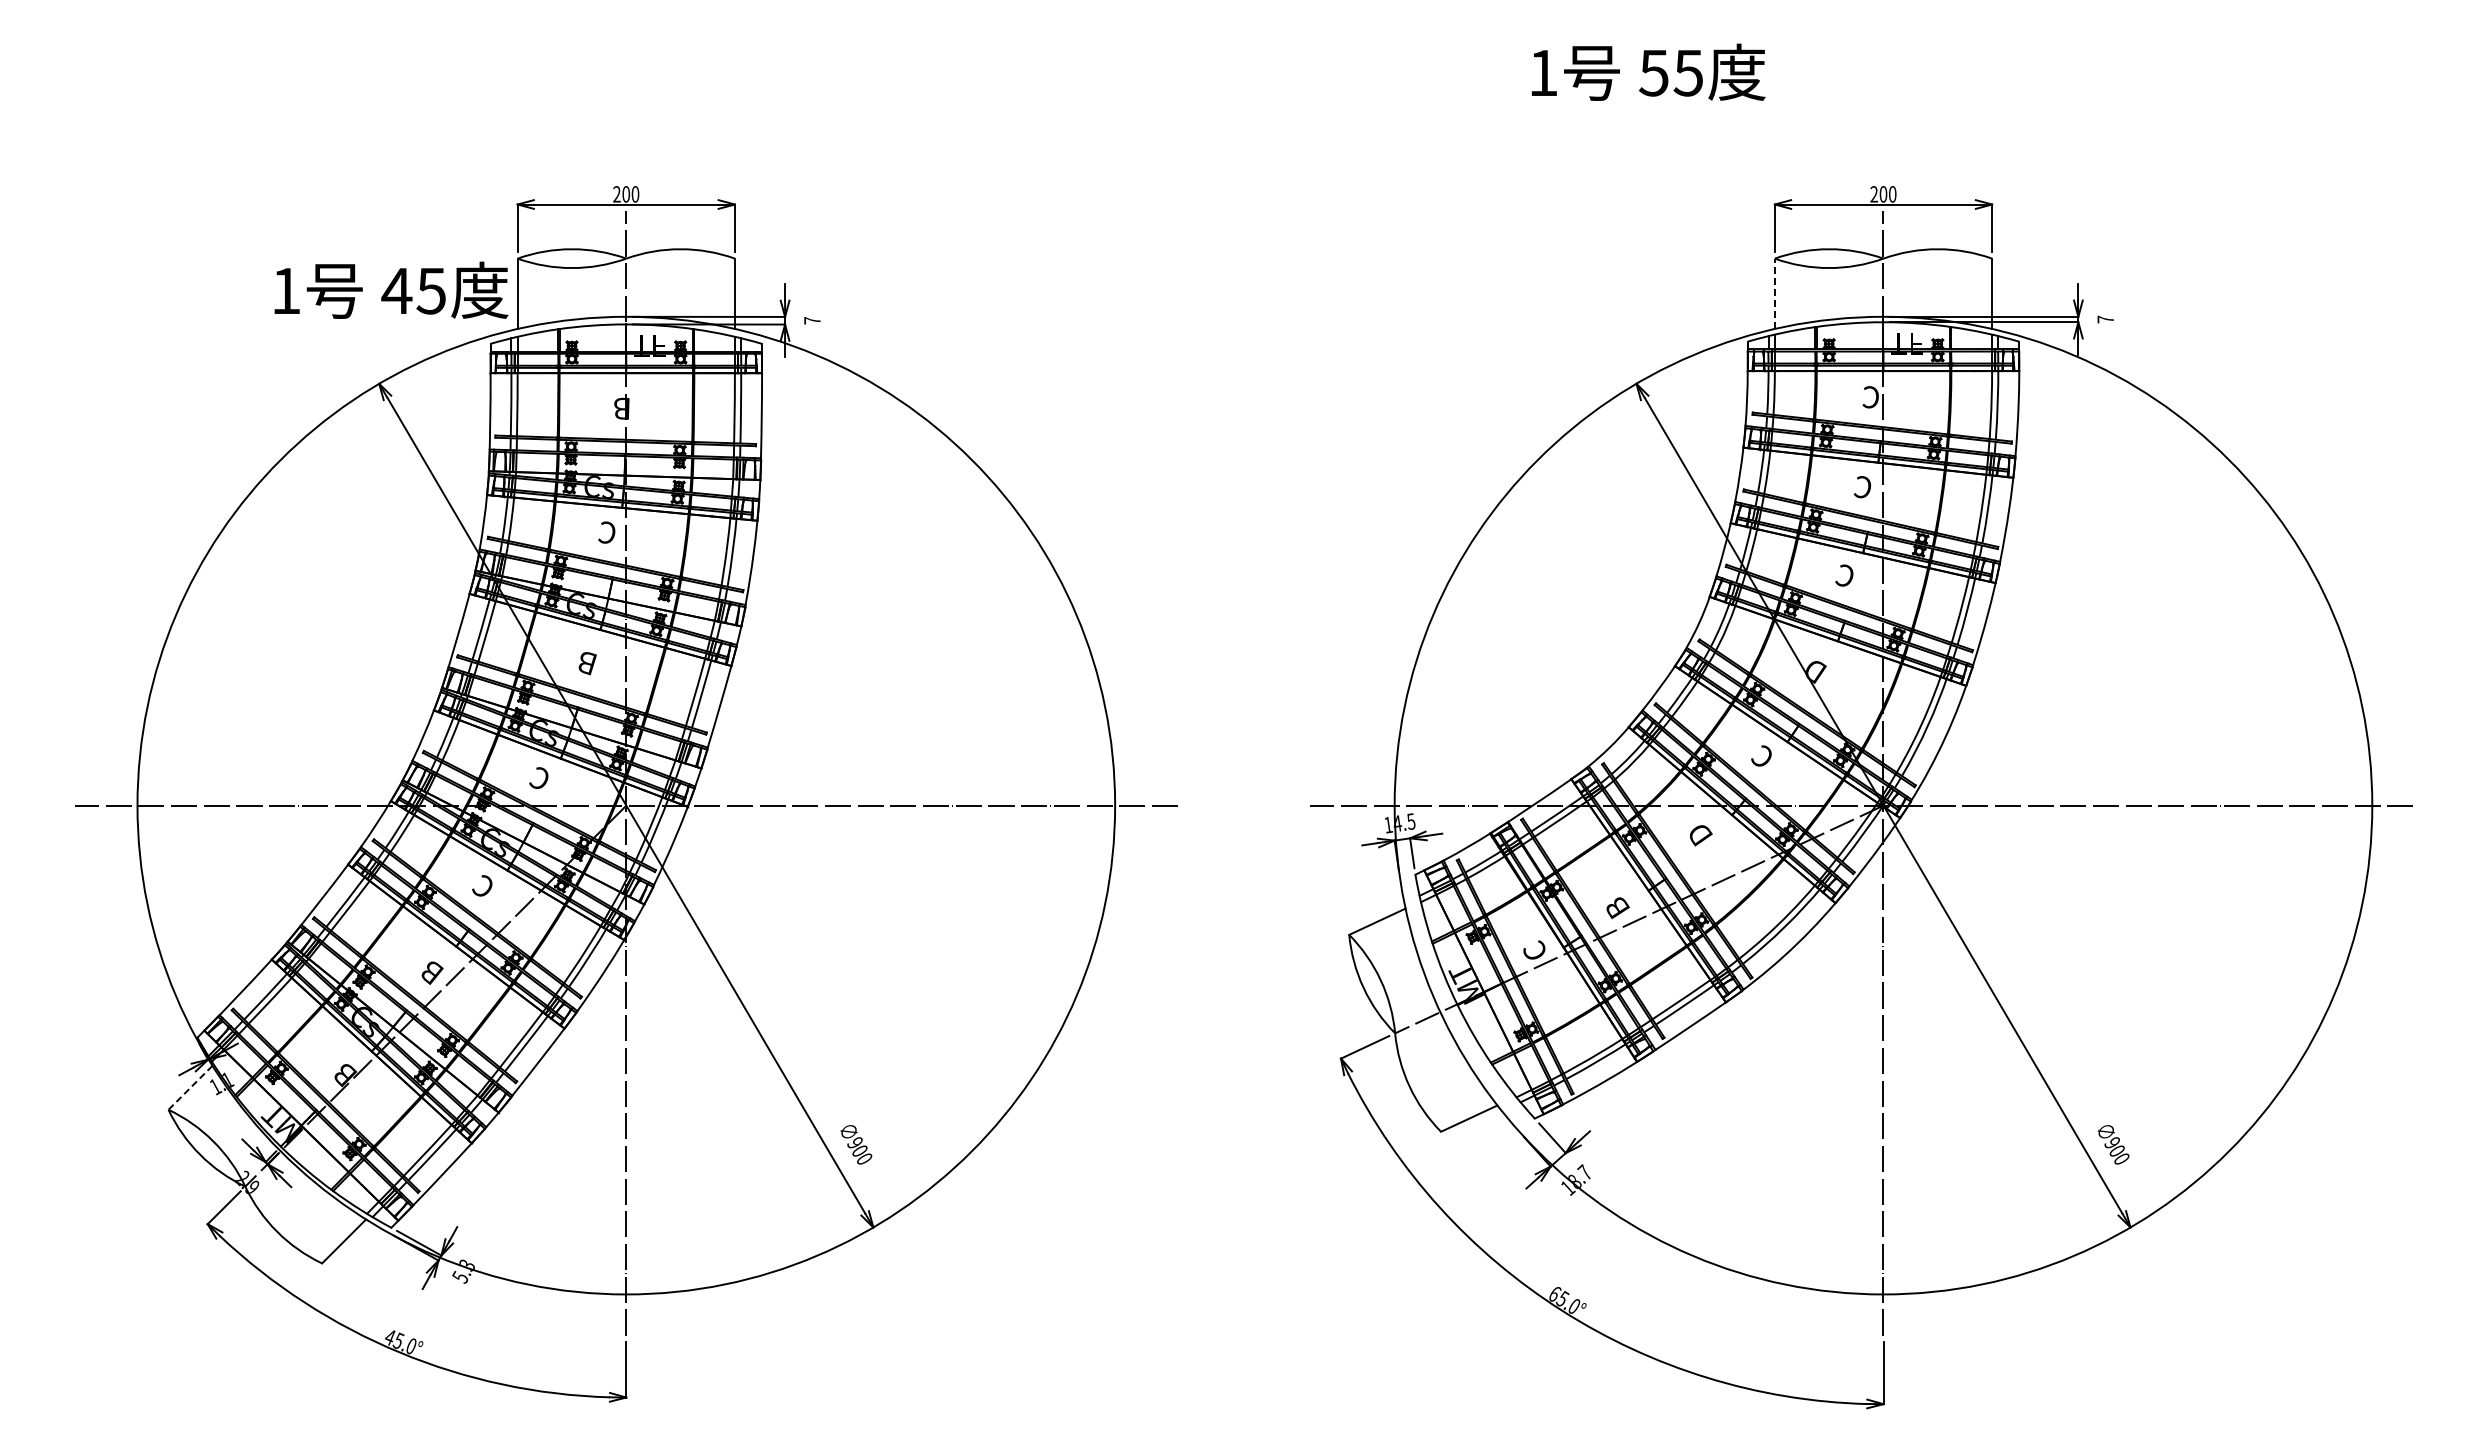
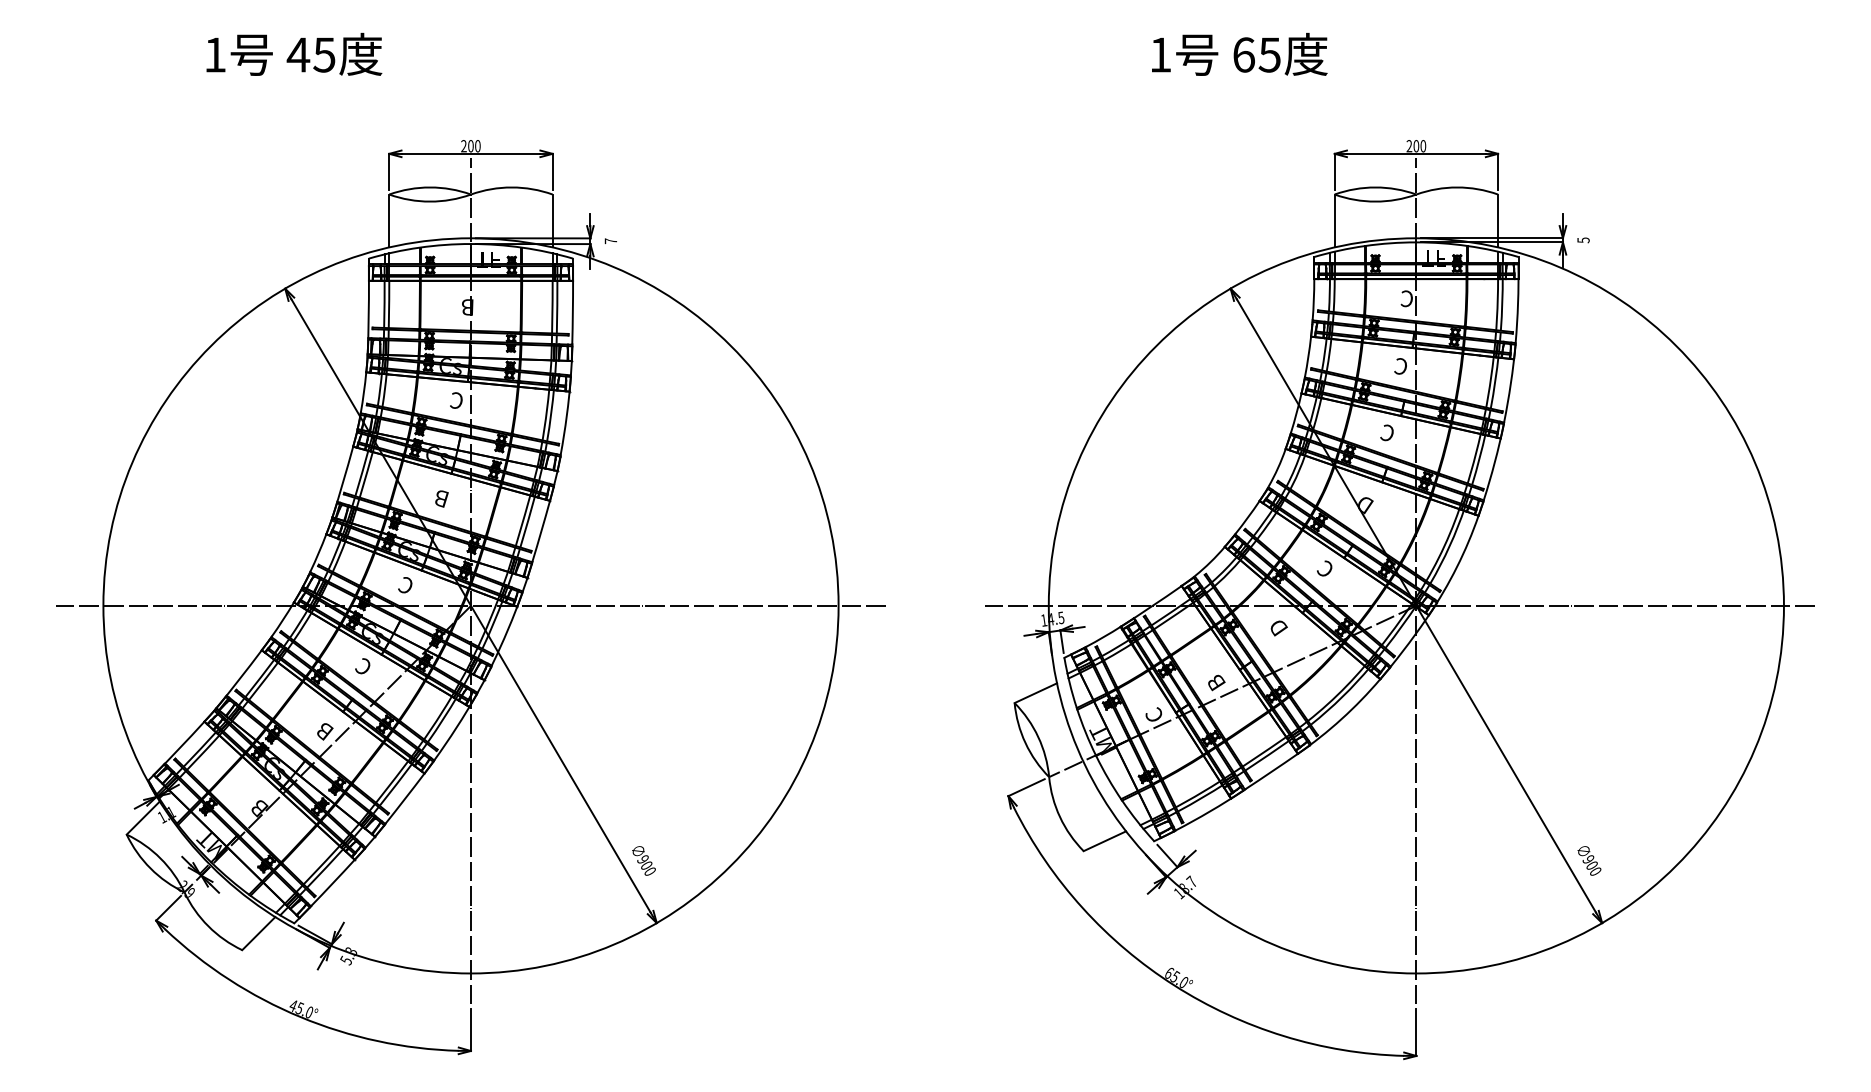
text: (1653, 72) -> (1243, 54), 55 -> 65
text: (391, 289) -> (294, 53), moved
line: (1774, 293) -> (1334, 220), dashed -> solid
text: (2105, 319) -> (1583, 240), 7 -> 5
line: (190, 1088) -> (143, 818), dashed -> solid

